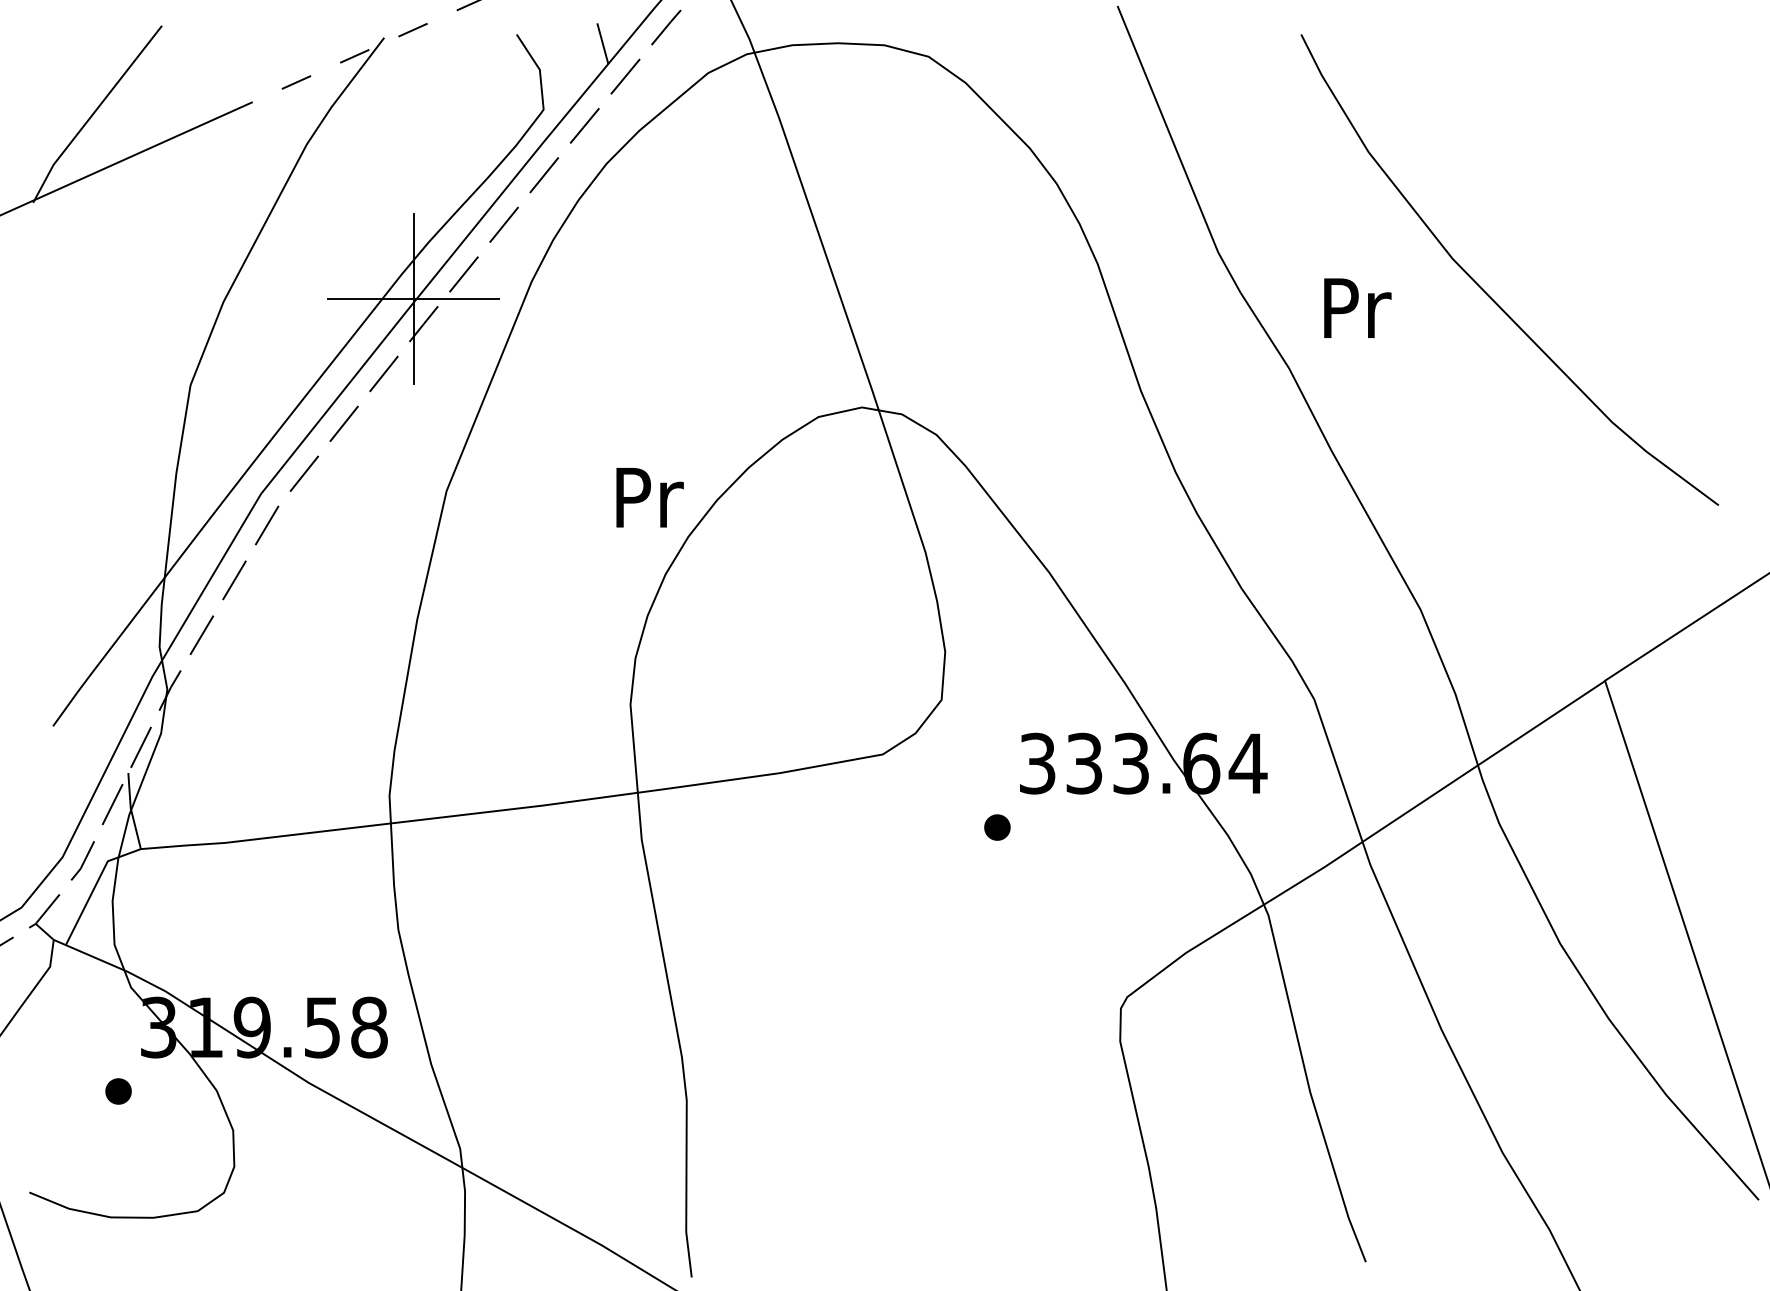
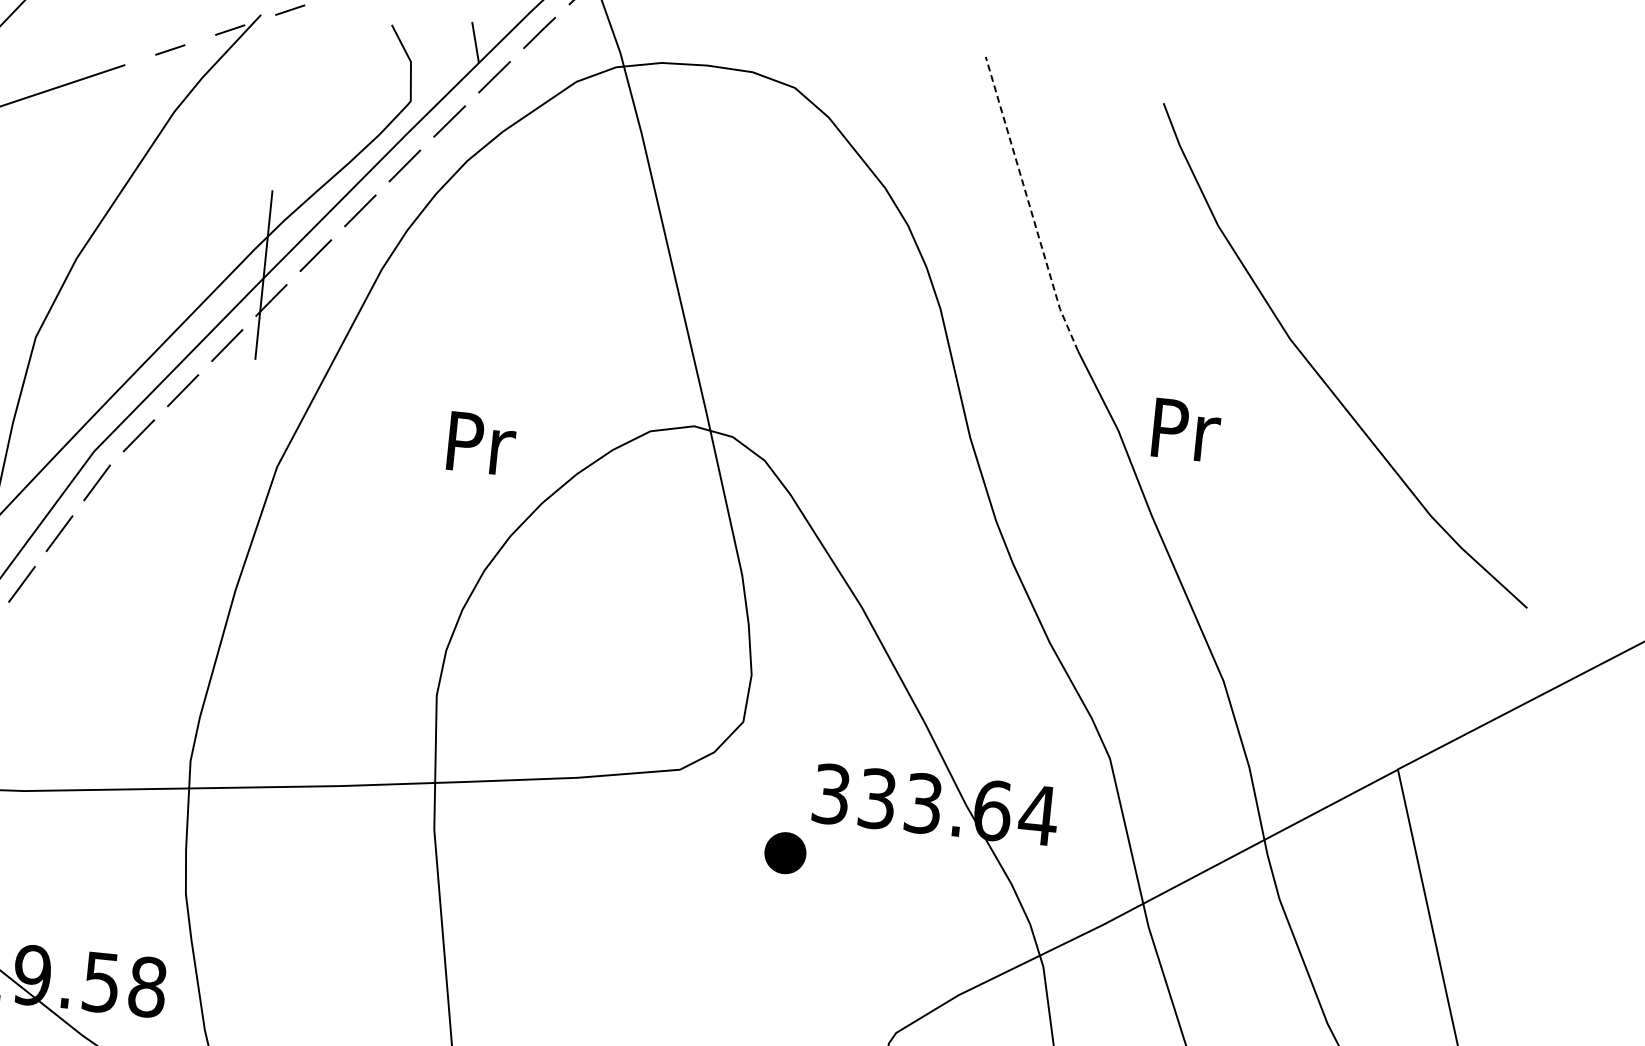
line: (1176, 150) -> (1029, 204), solid -> dashed
line: (413, 299) -> (263, 275), removed
text: (1357, 307) -> (1186, 429), moved
text: (649, 497) -> (481, 443), moved
part: (997, 827) -> (785, 853), size x1.6

